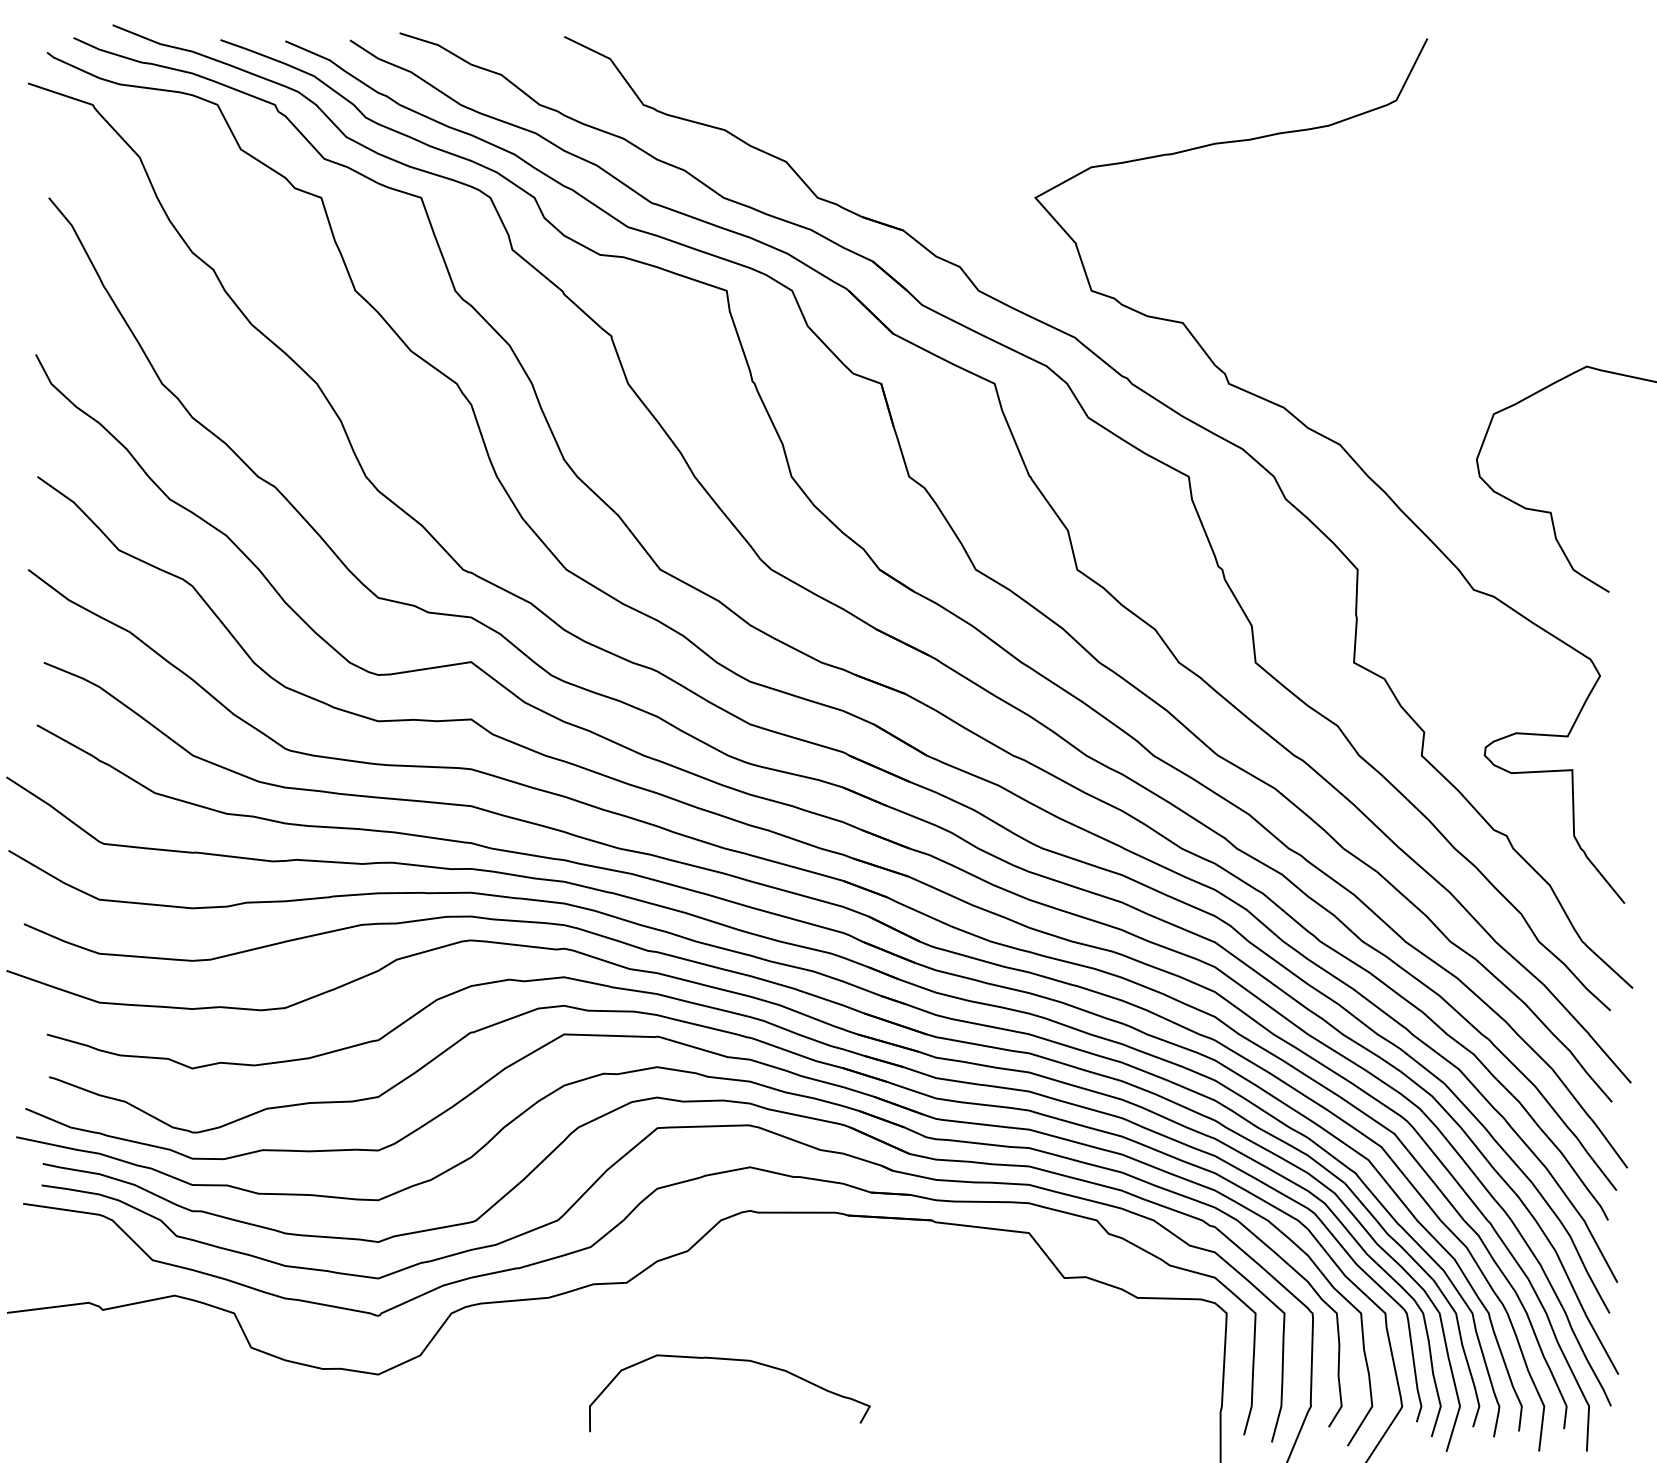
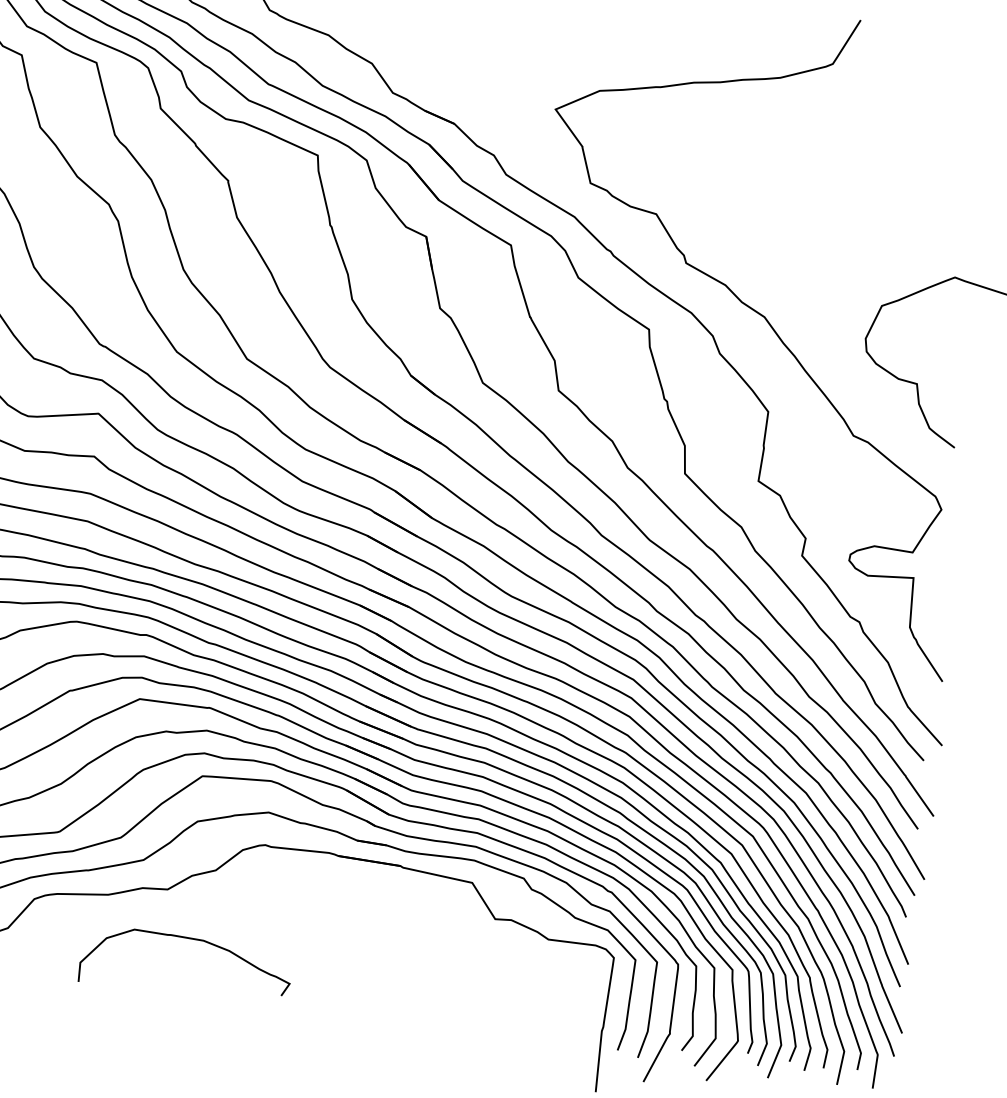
curve: (729, 1360) -> (188, 938), moved

